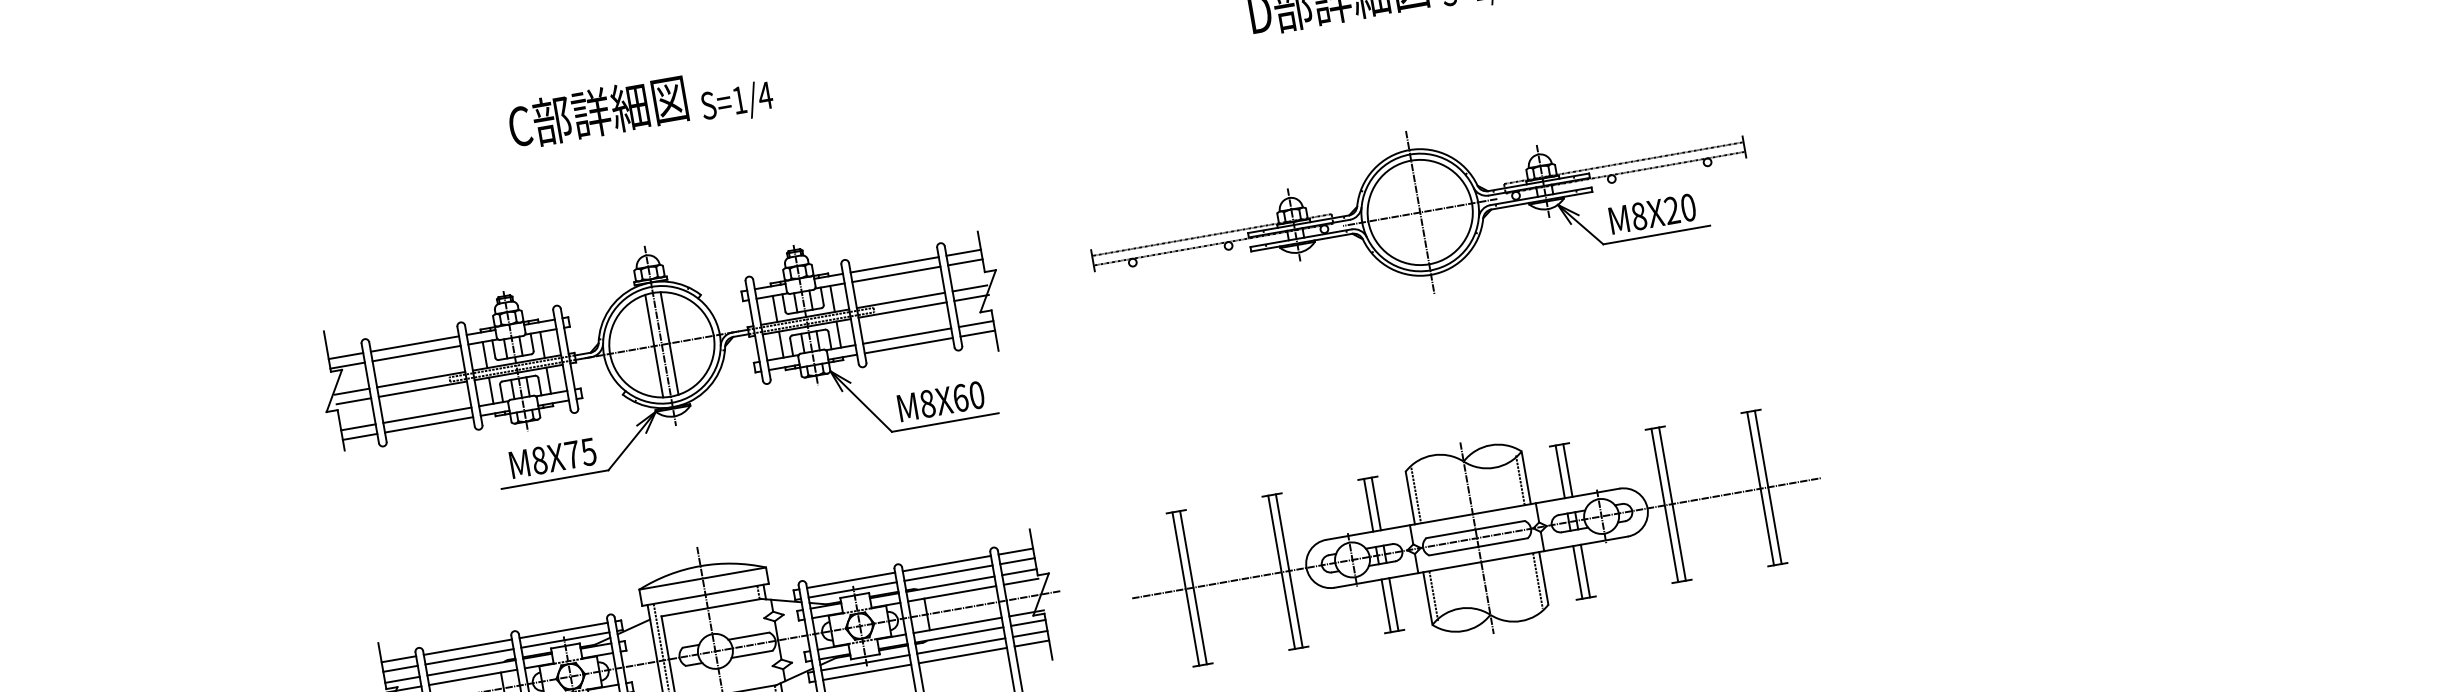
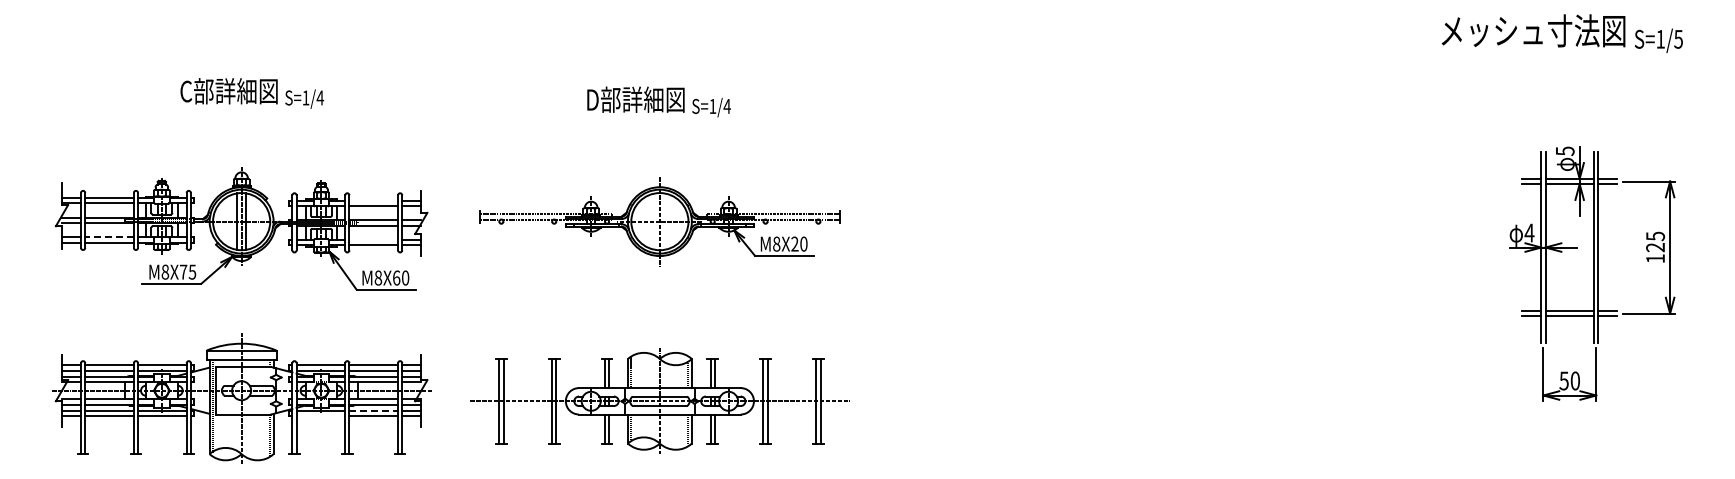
line: (894, 264) -> (373, 200), removed
line: (906, 335) -> (373, 239), removed
line: (427, 415) -> (109, 237), solid -> dashed
line: (962, 645) -> (374, 410), solid -> dashed
line: (866, 673) -> (320, 416), removed

